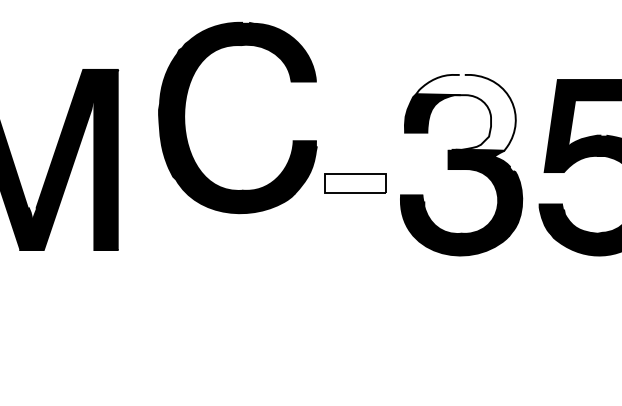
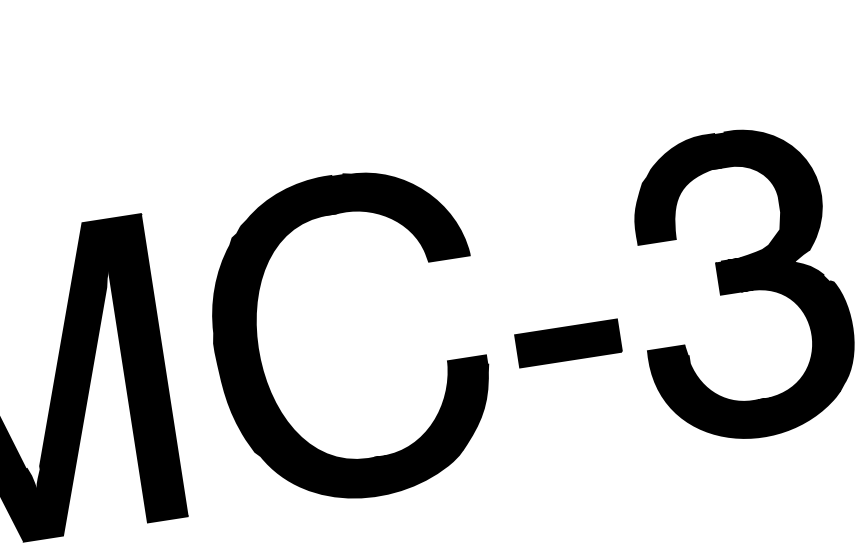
fill: (465, 112) -> (734, 195), added
part: (185, 118) -> (260, 351), moved
fill: (355, 183) -> (568, 343), added

